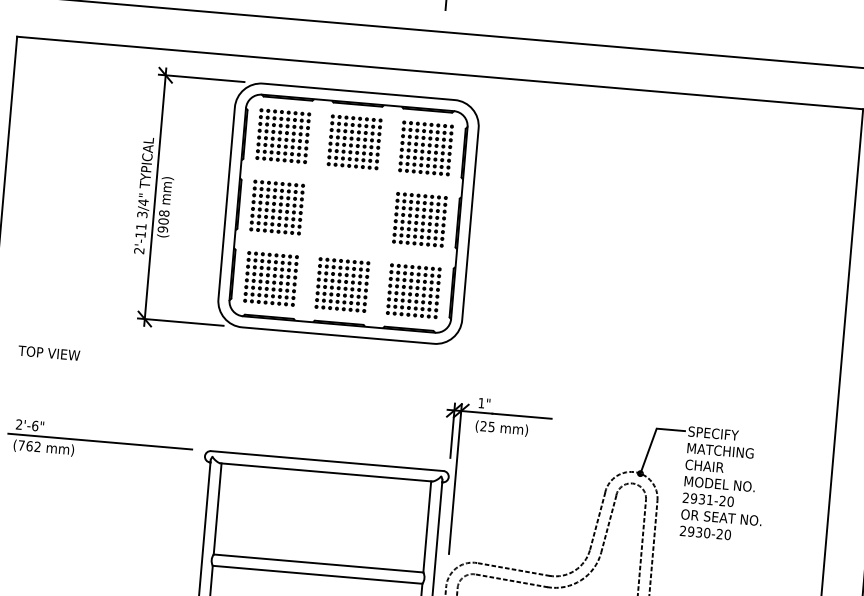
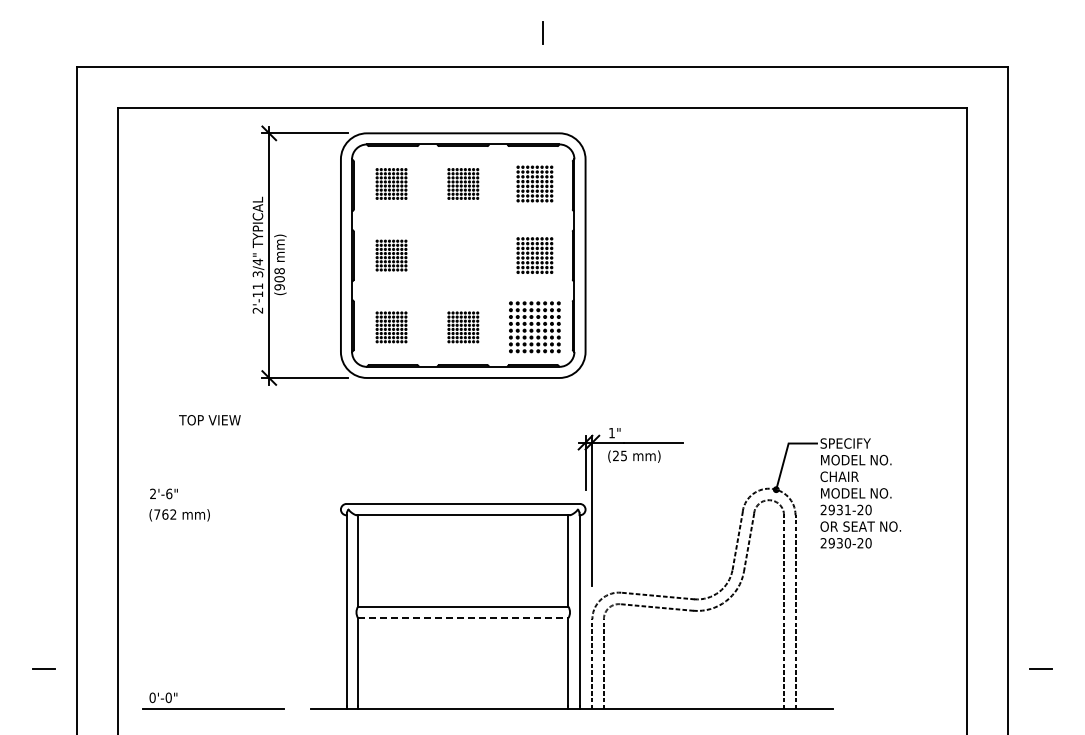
part: (283, 135) -> (391, 183), size x0.6
part: (354, 141) -> (463, 183), size x0.6
part: (425, 147) -> (534, 183), size x0.7
part: (277, 207) -> (391, 255), size x0.6
part: (419, 219) -> (534, 255), size x0.7
part: (270, 279) -> (391, 327), size x0.6
part: (342, 285) -> (463, 327), size x0.6
text: (48, 353) -> (209, 420), moved
line: (100, 441) -> (235, 503), removed
text: (727, 450) -> (861, 459), MATCHING -> MODEL NO.
line: (317, 575) -> (463, 618), solid -> dashed

